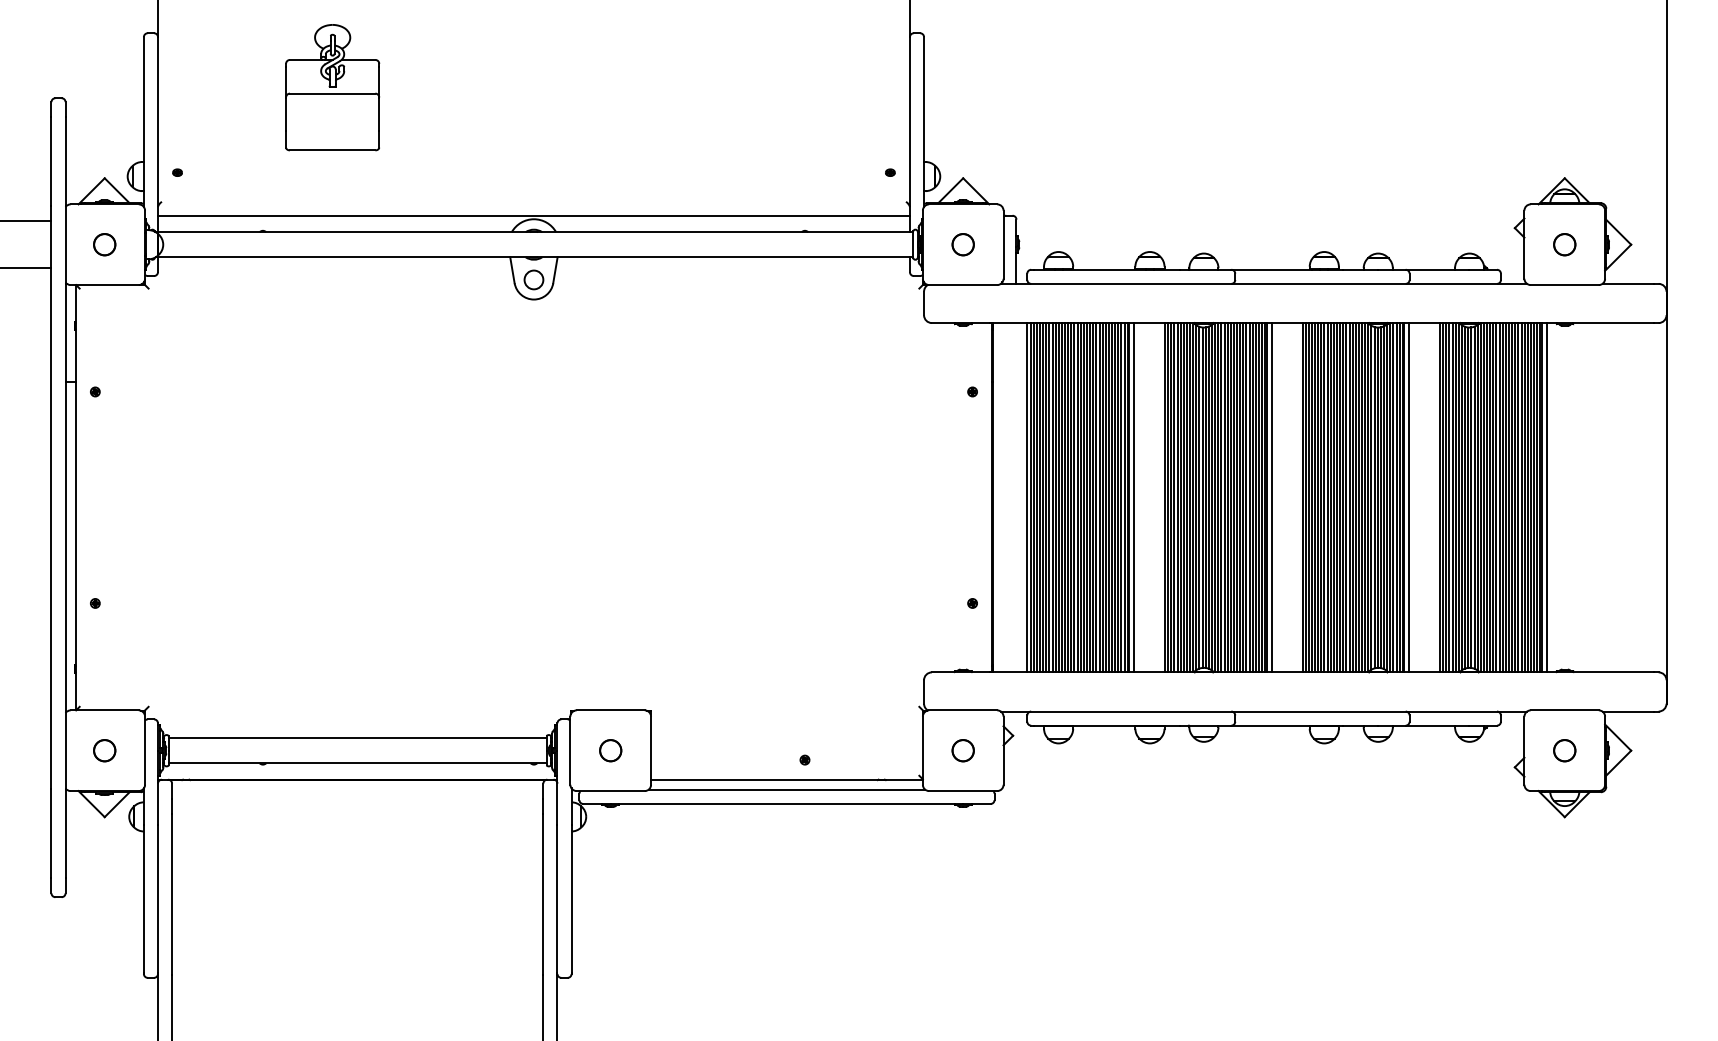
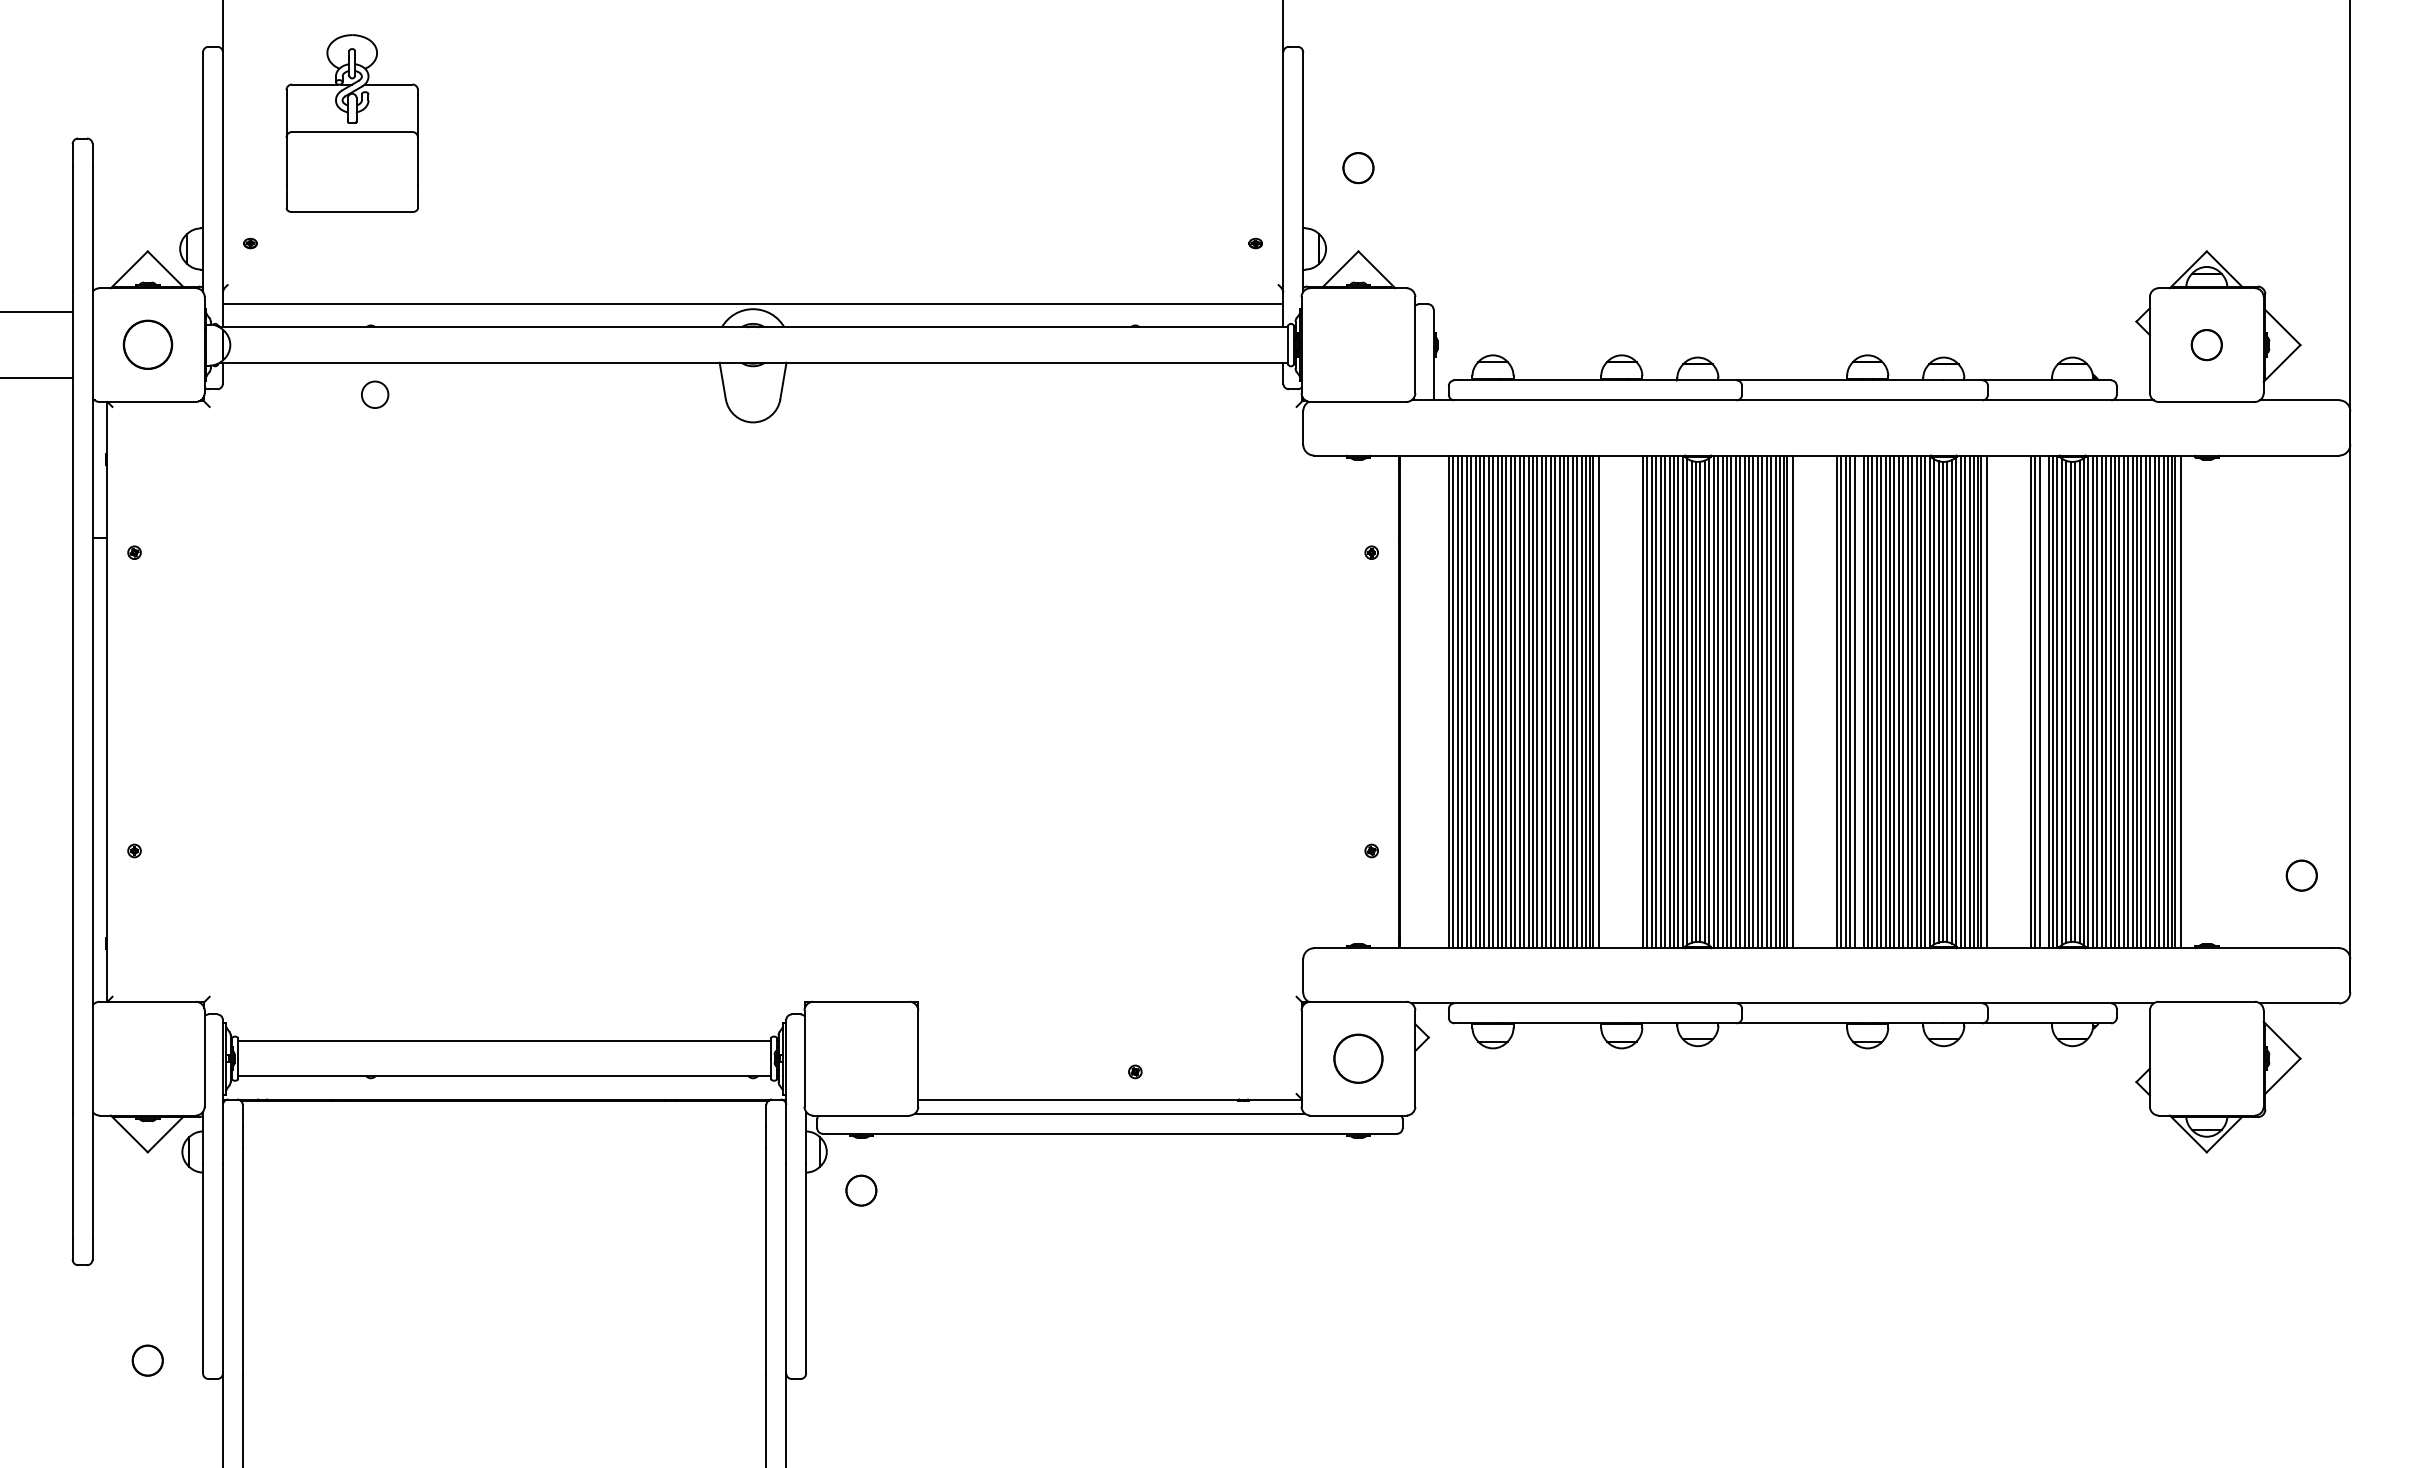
part: (332, 87) -> (351, 123), moved
circle: (104, 245) -> (147, 345), size x1.6
circle: (963, 245) -> (1358, 168), moved
circle: (534, 279) -> (375, 394), moved
line: (1318, 497) -> (1859, 701), removed
line: (1449, 497) -> (2044, 701), removed
circle: (104, 750) -> (147, 1360), moved
circle: (610, 750) -> (861, 1190), moved
circle: (963, 750) -> (1358, 1058), size x1.6
circle: (1564, 750) -> (2301, 875), moved

